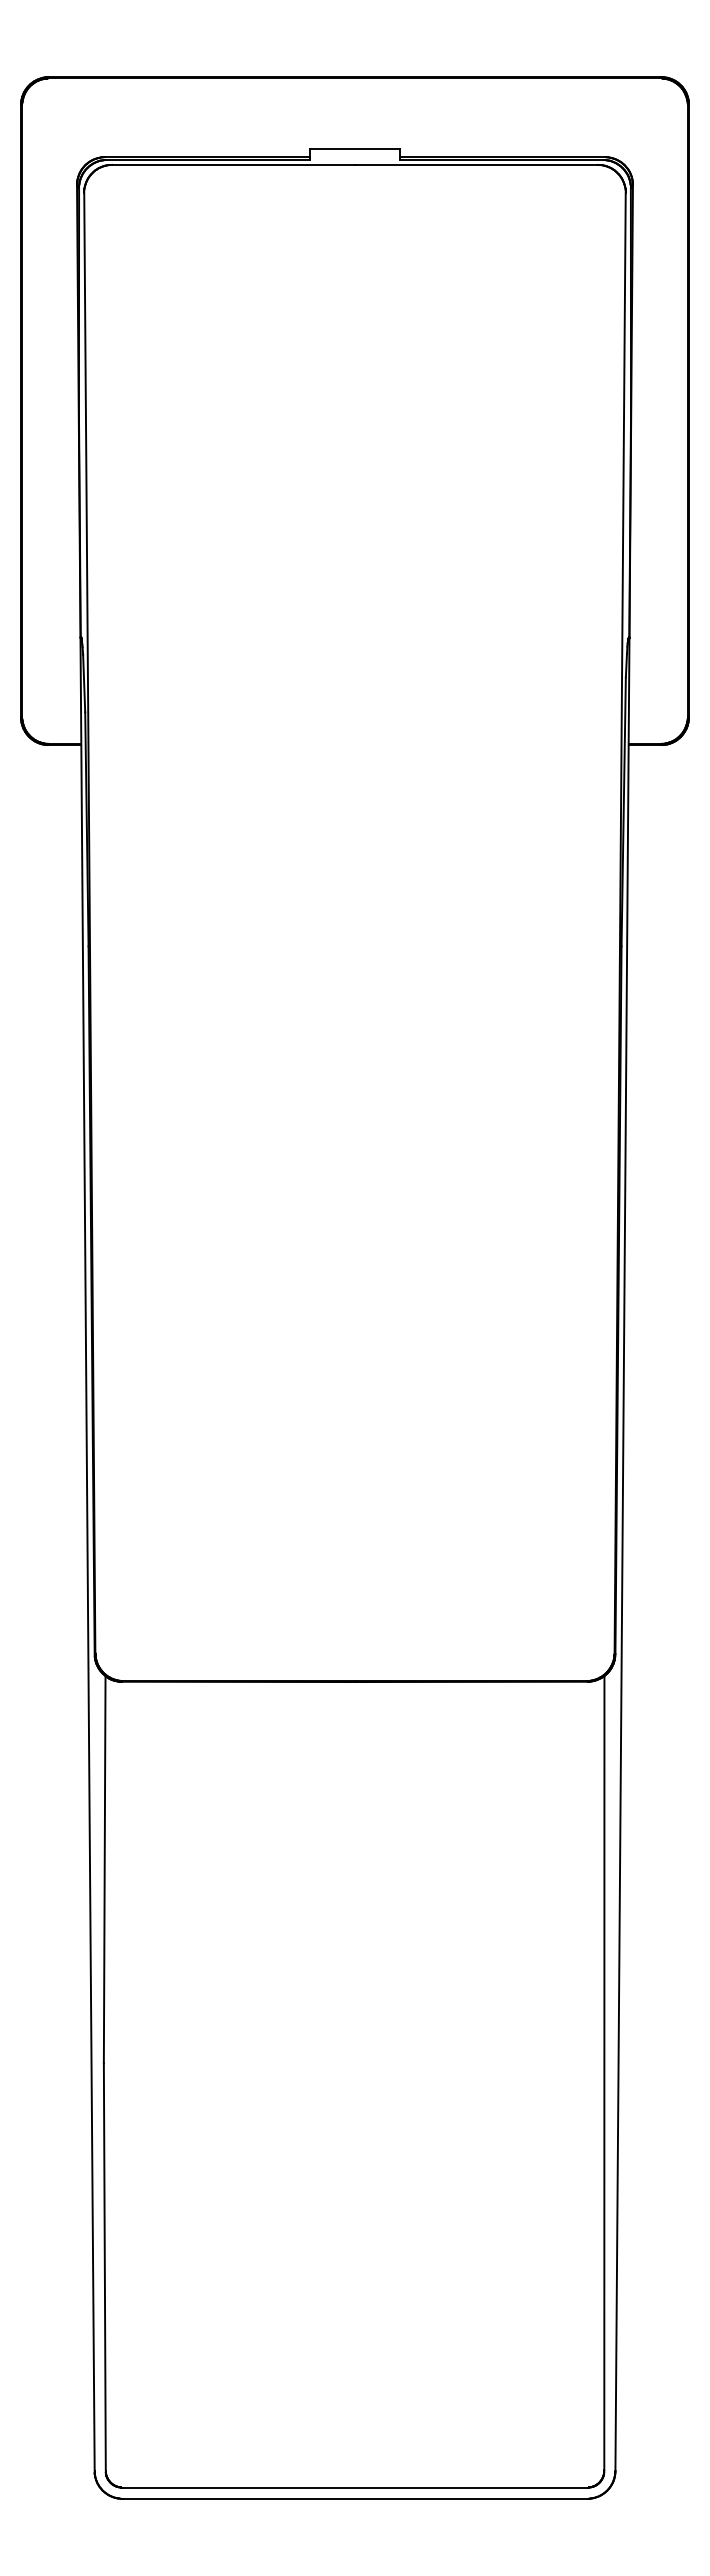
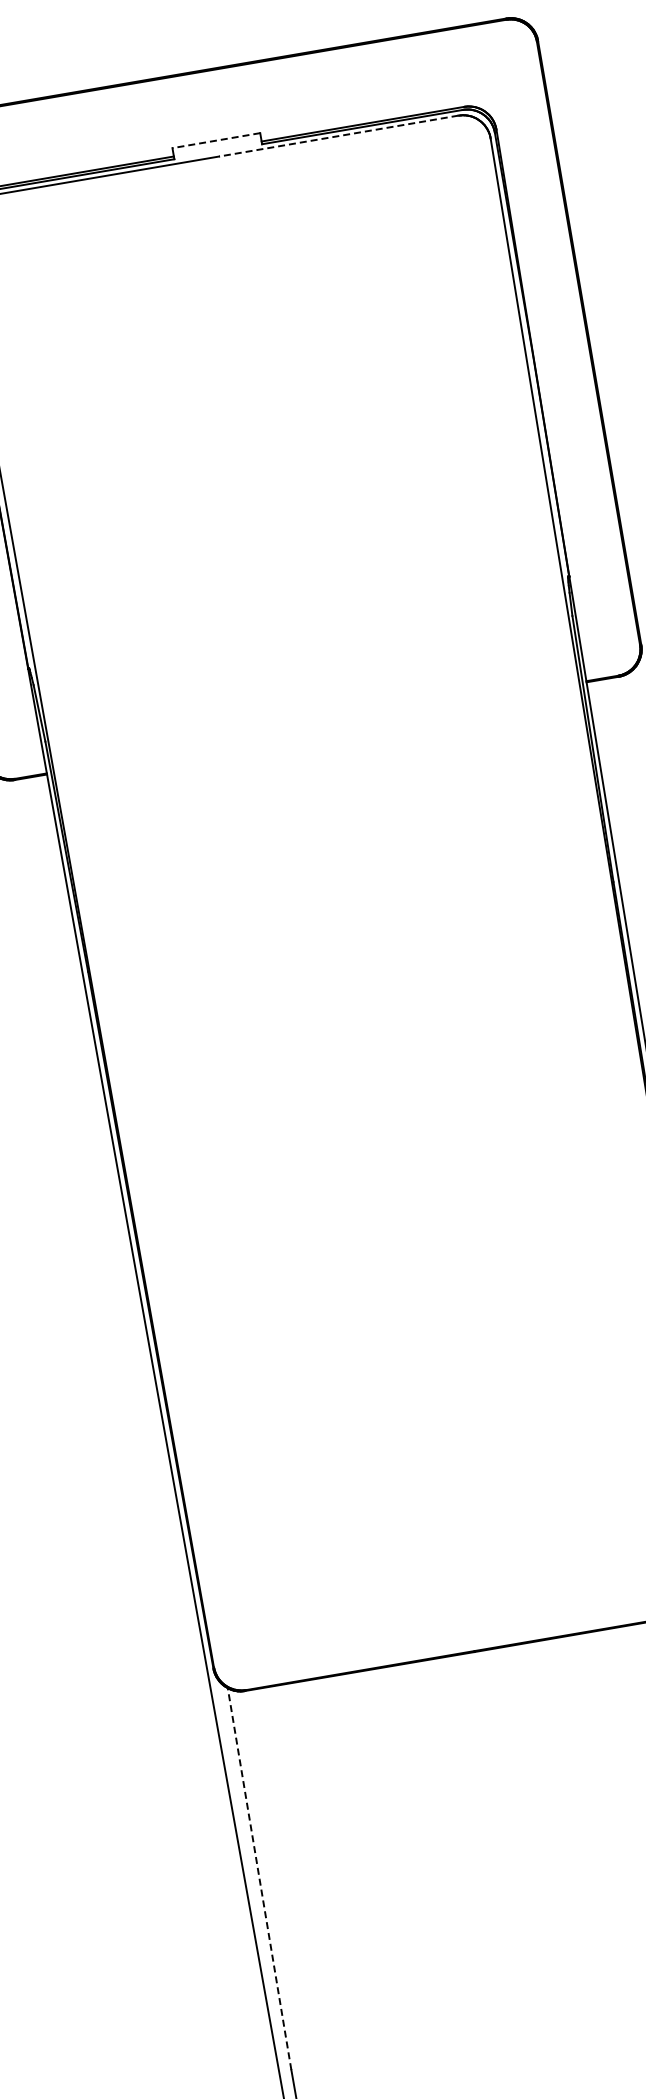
line: (354, 148) -> (215, 140), solid -> dashed
line: (475, 164) -> (337, 135), solid -> dashed
line: (104, 1869) -> (259, 1879), solid -> dashed

